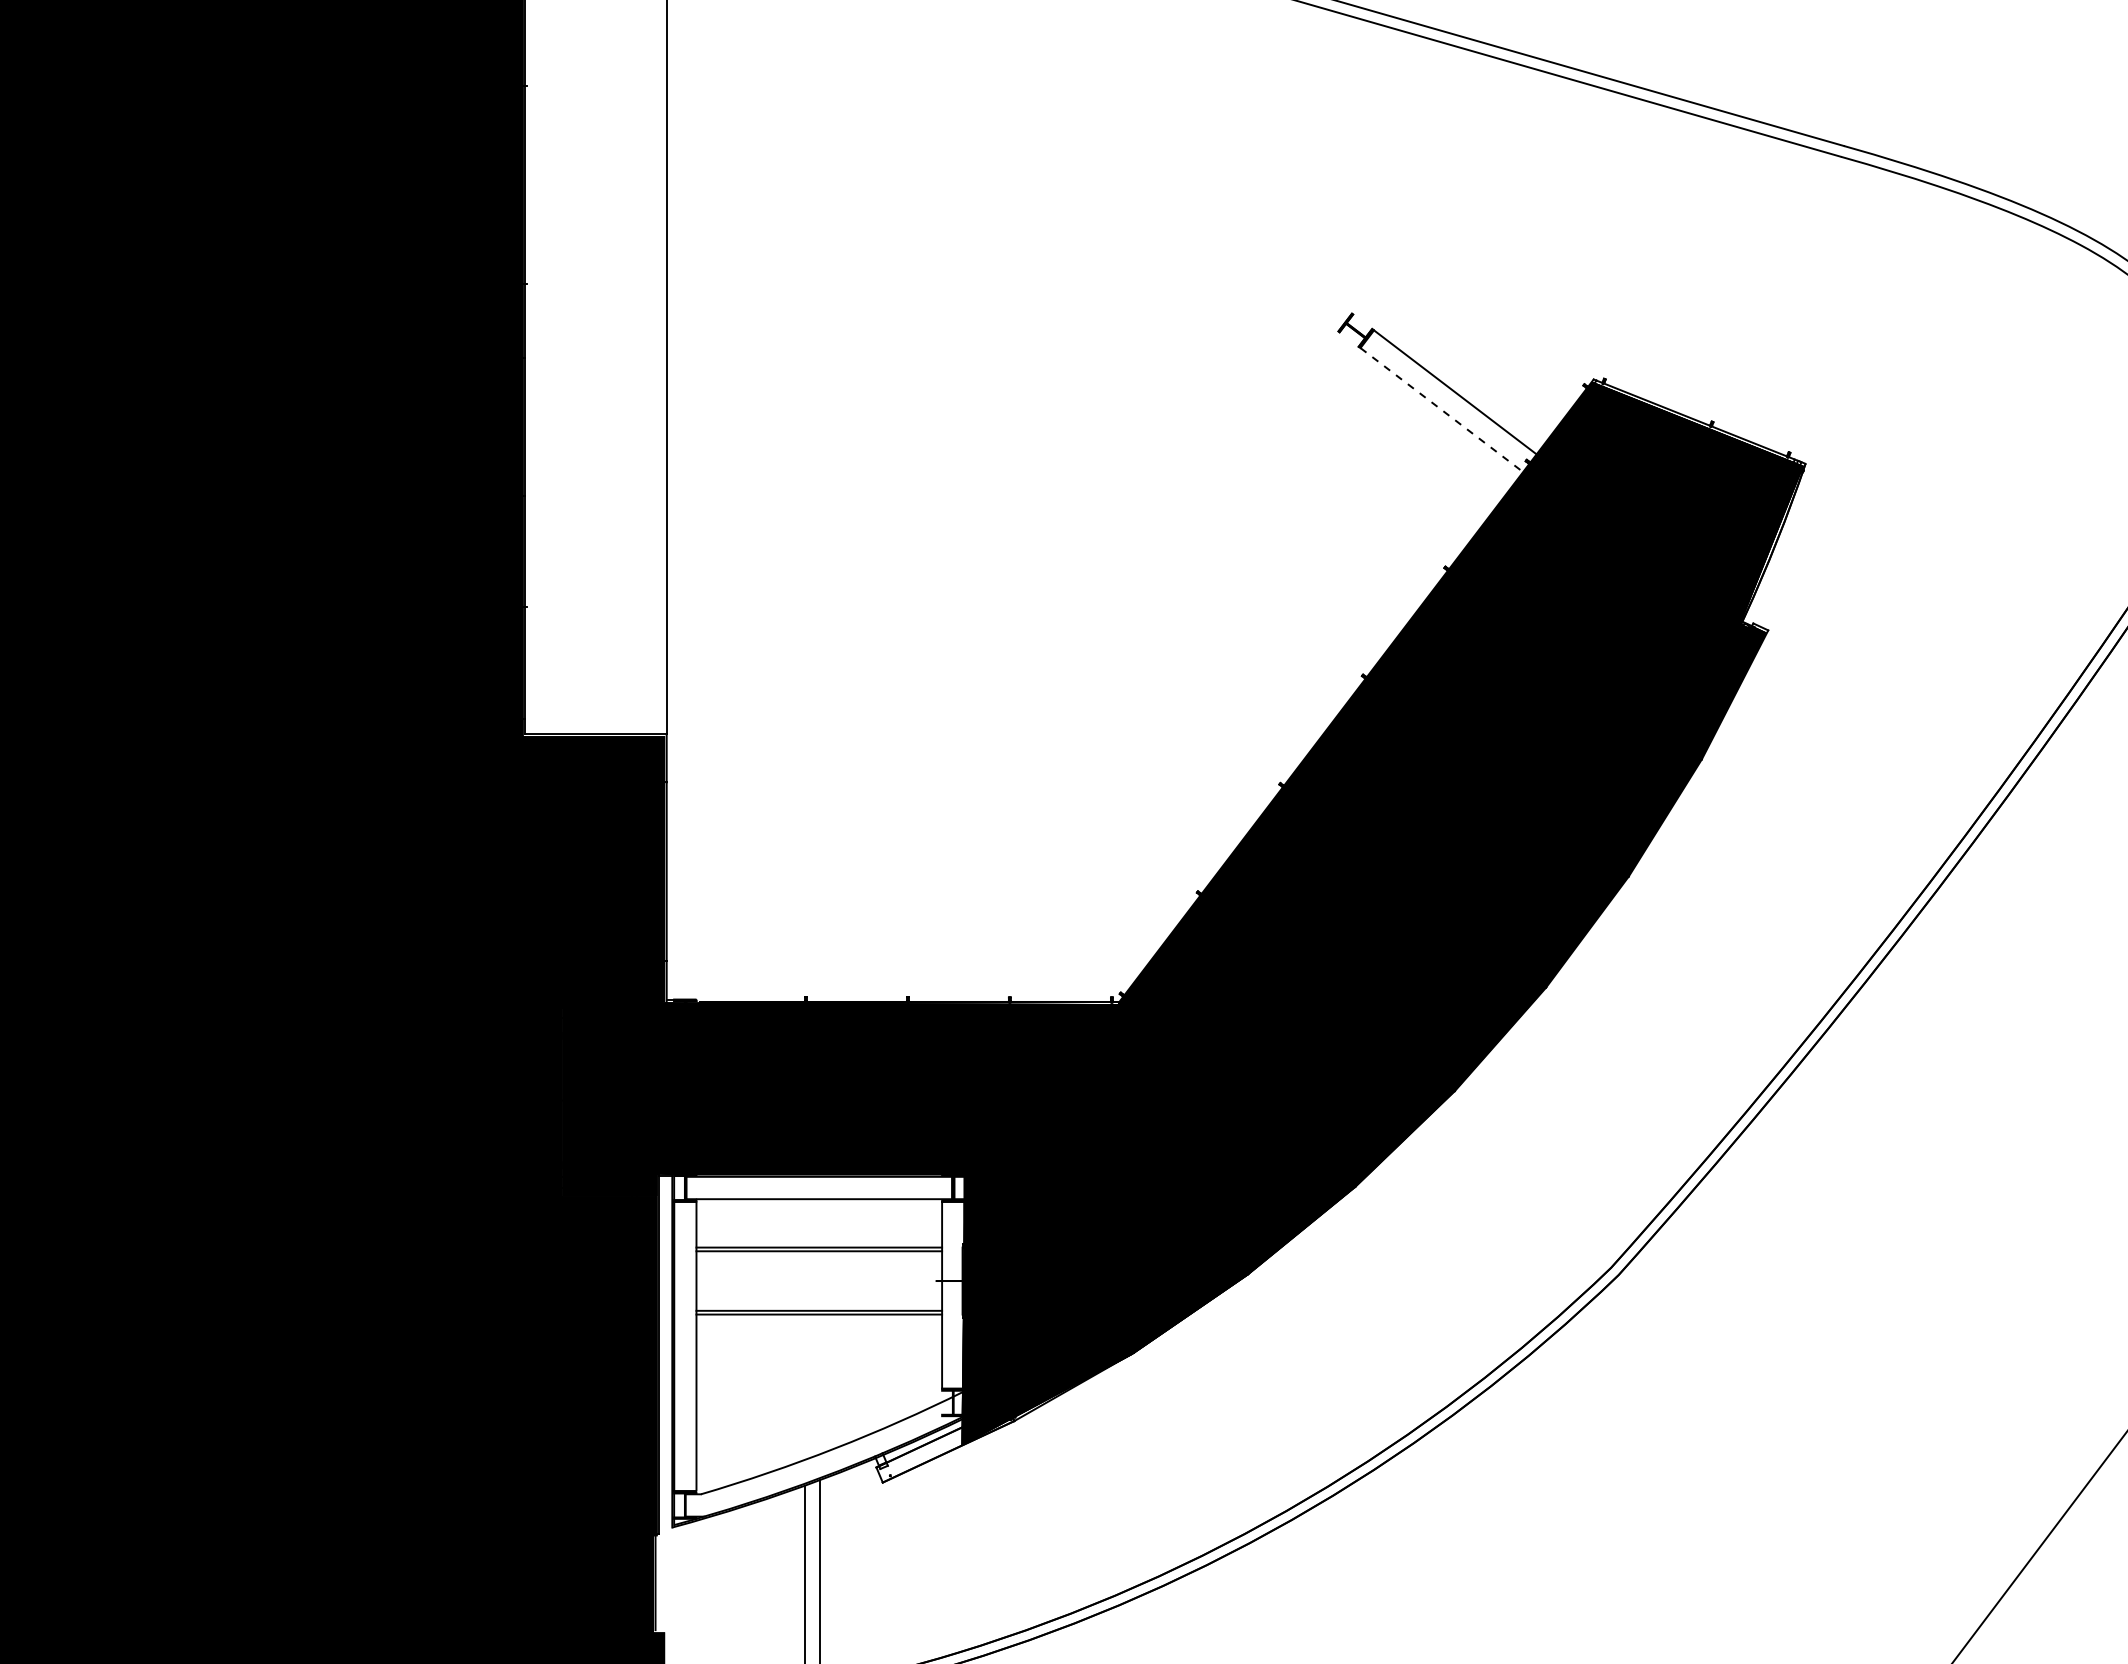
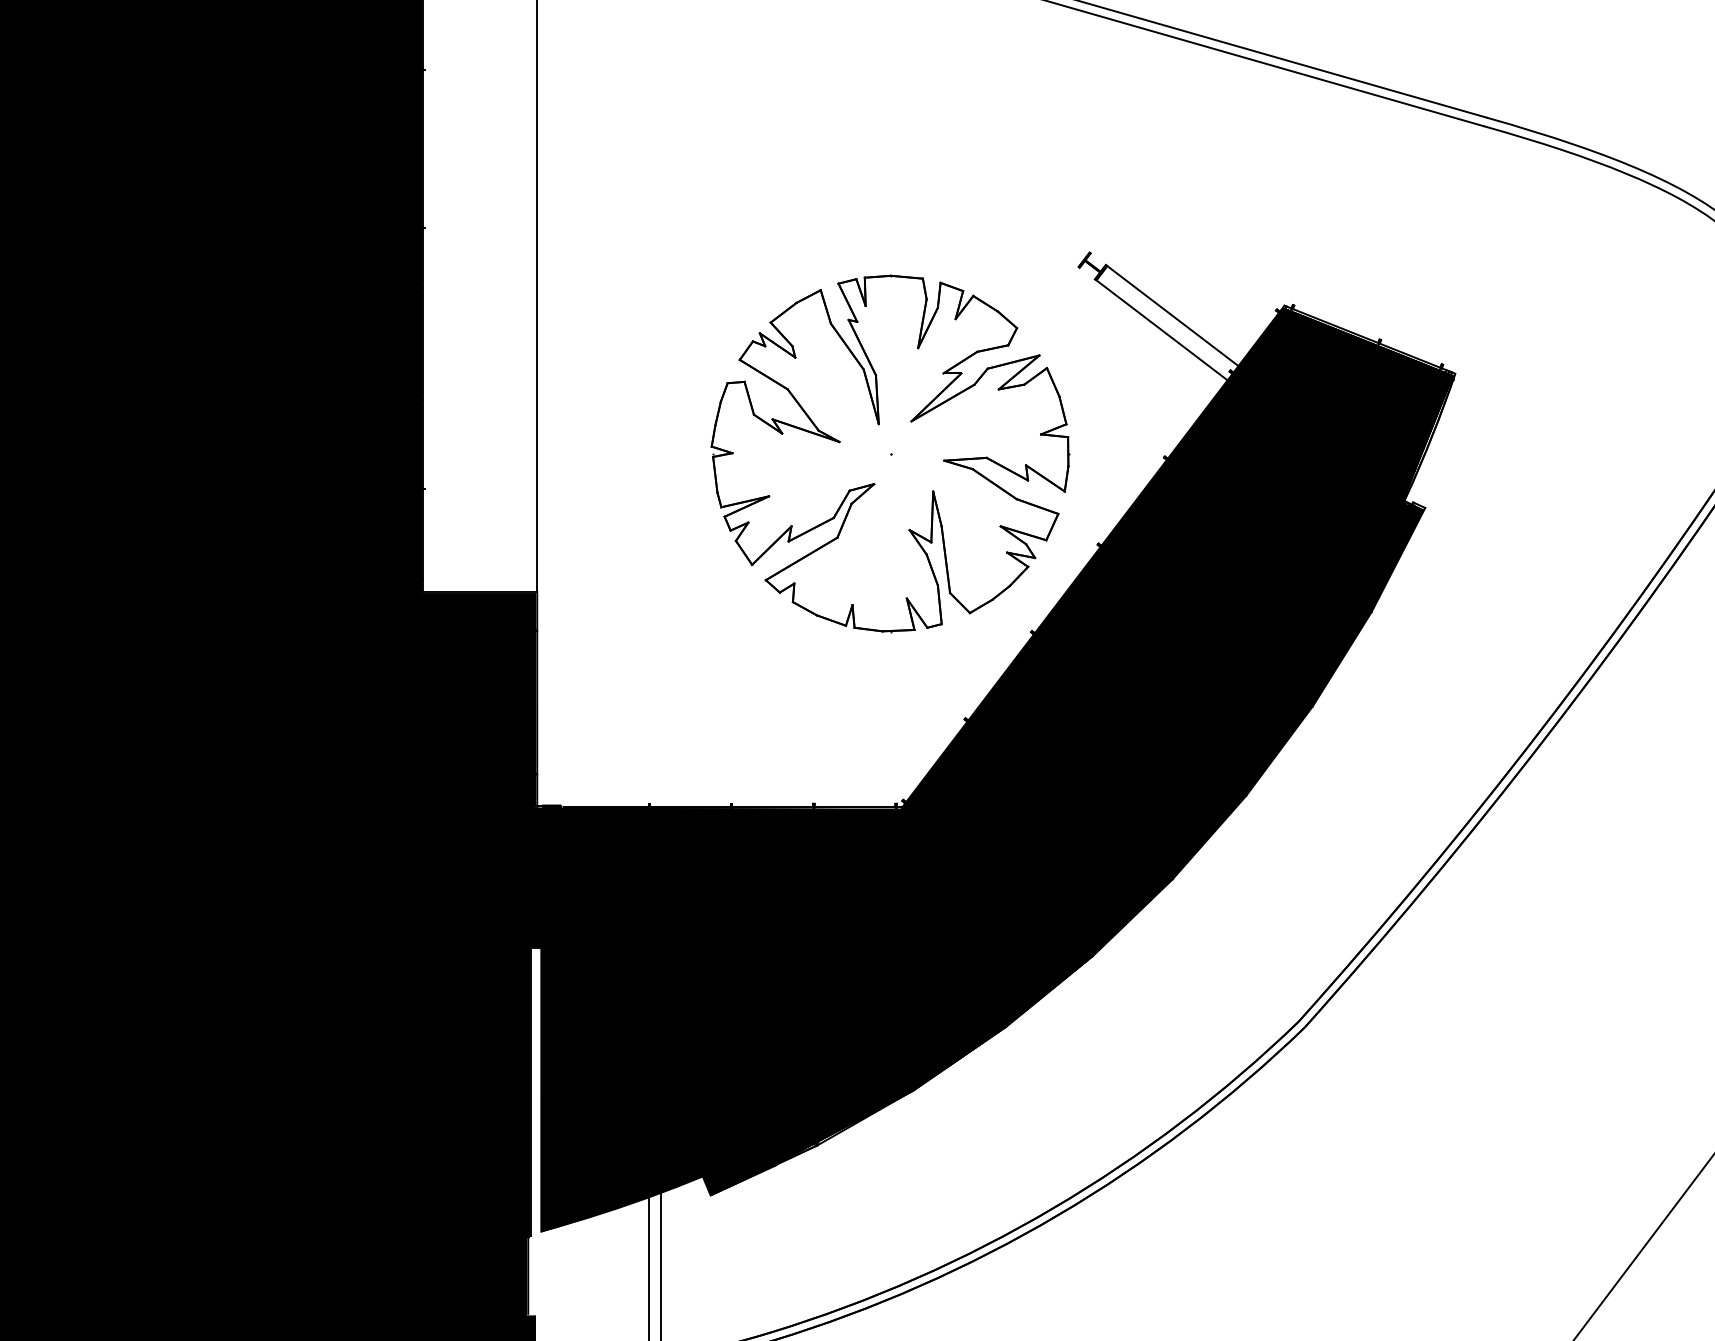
line: (1442, 410) -> (1162, 330), dashed -> solid
part: (1104, 563) -> (890, 454), added
fill: (817, 1351) -> (658, 1089), added

